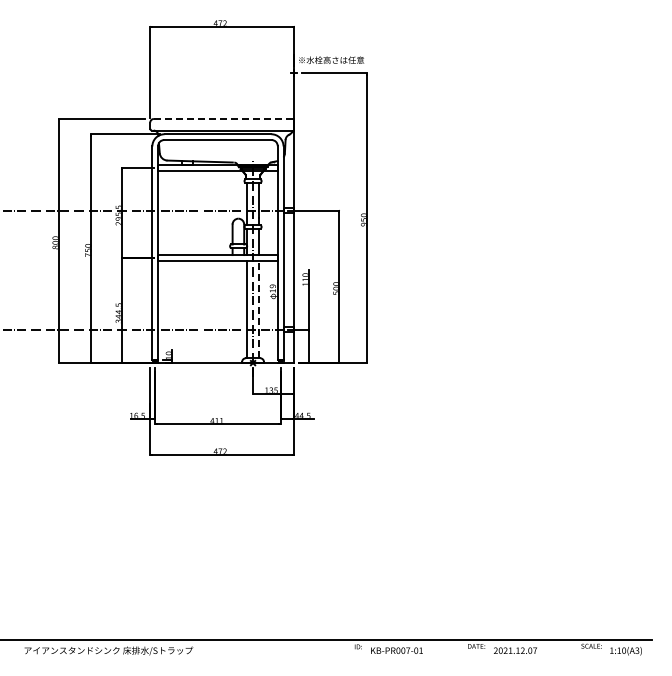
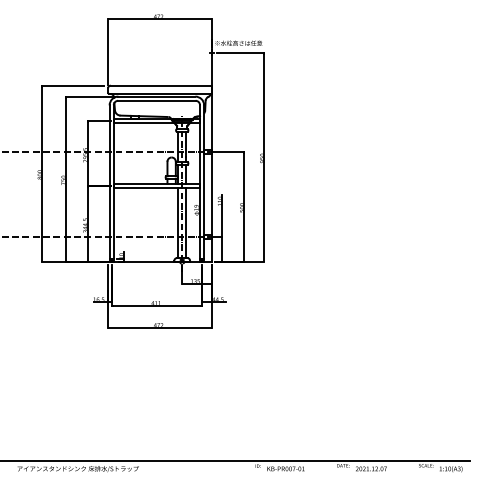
line: (224, 118) -> (161, 85), dashed -> solid
line: (258, 309) -> (186, 222), dashed -> solid

